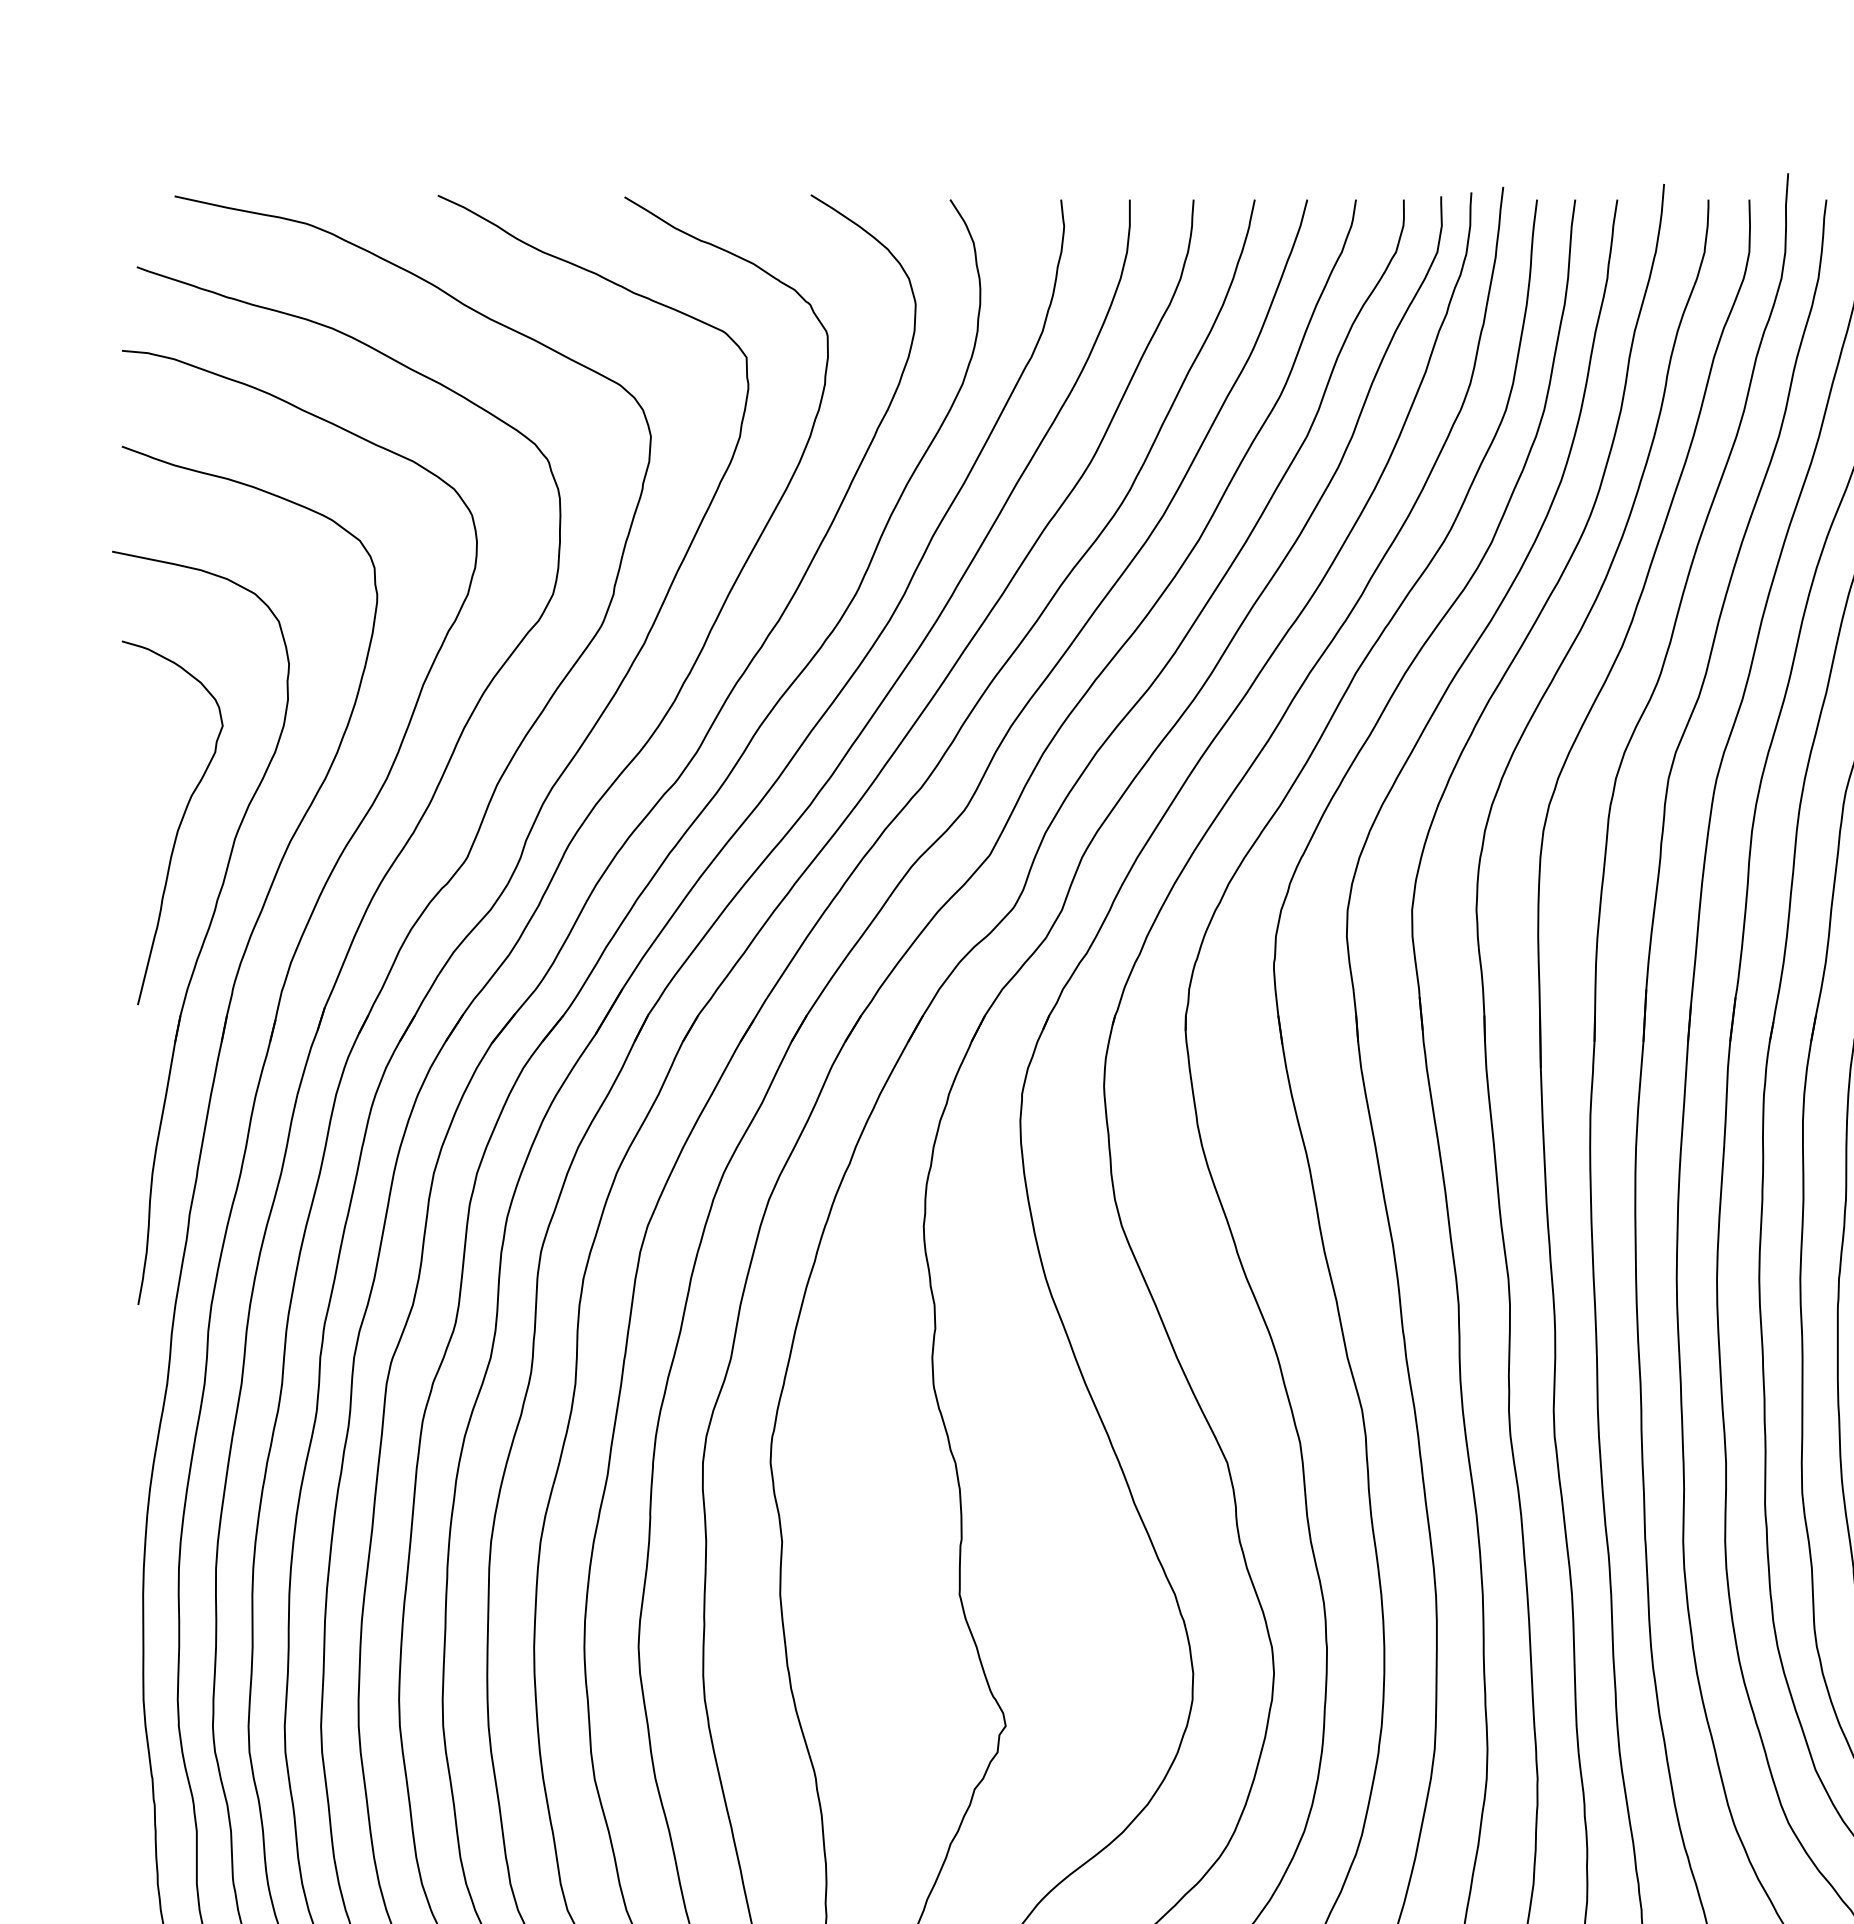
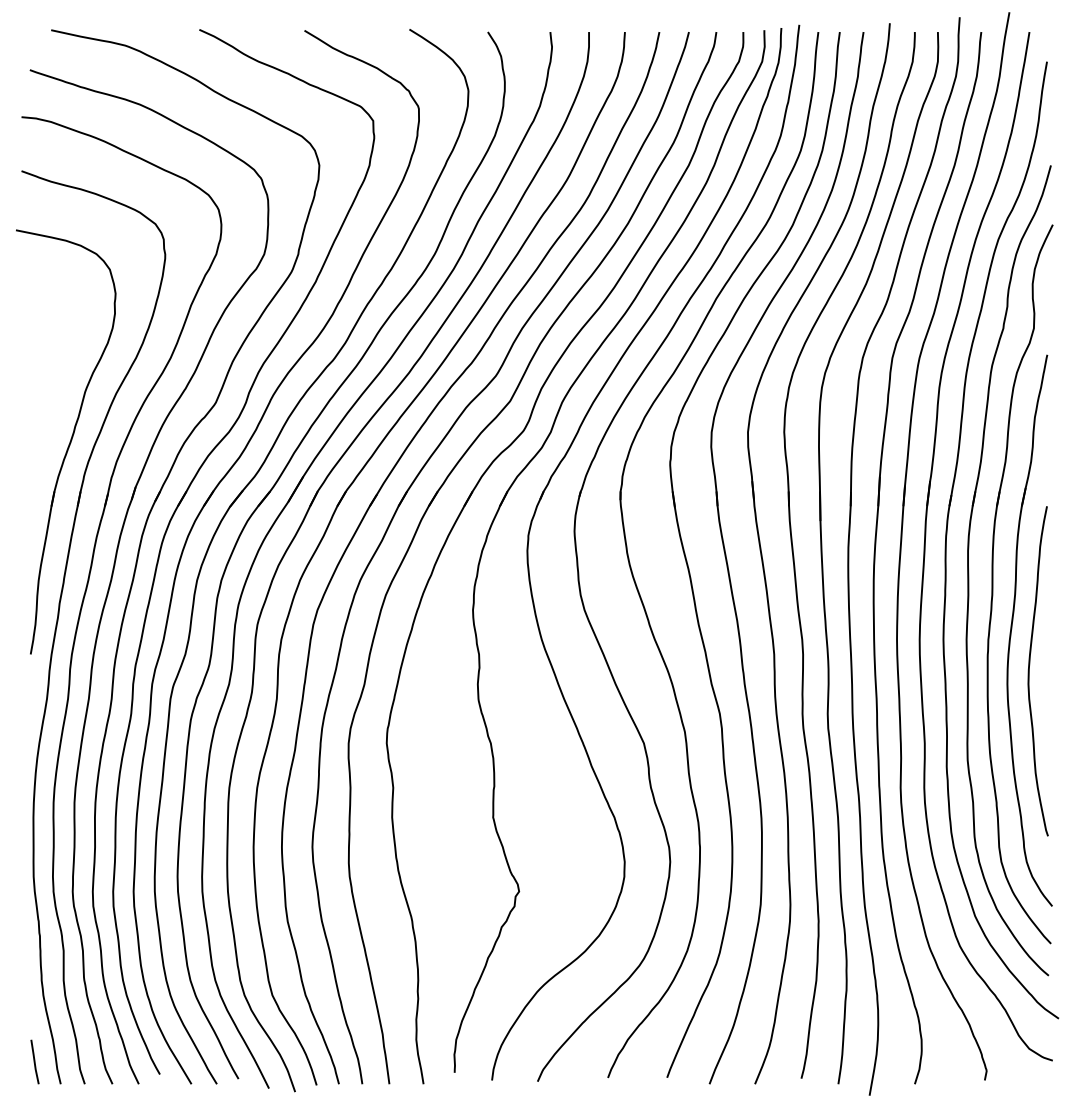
curve: (178, 823) -> (53, 383), removed

